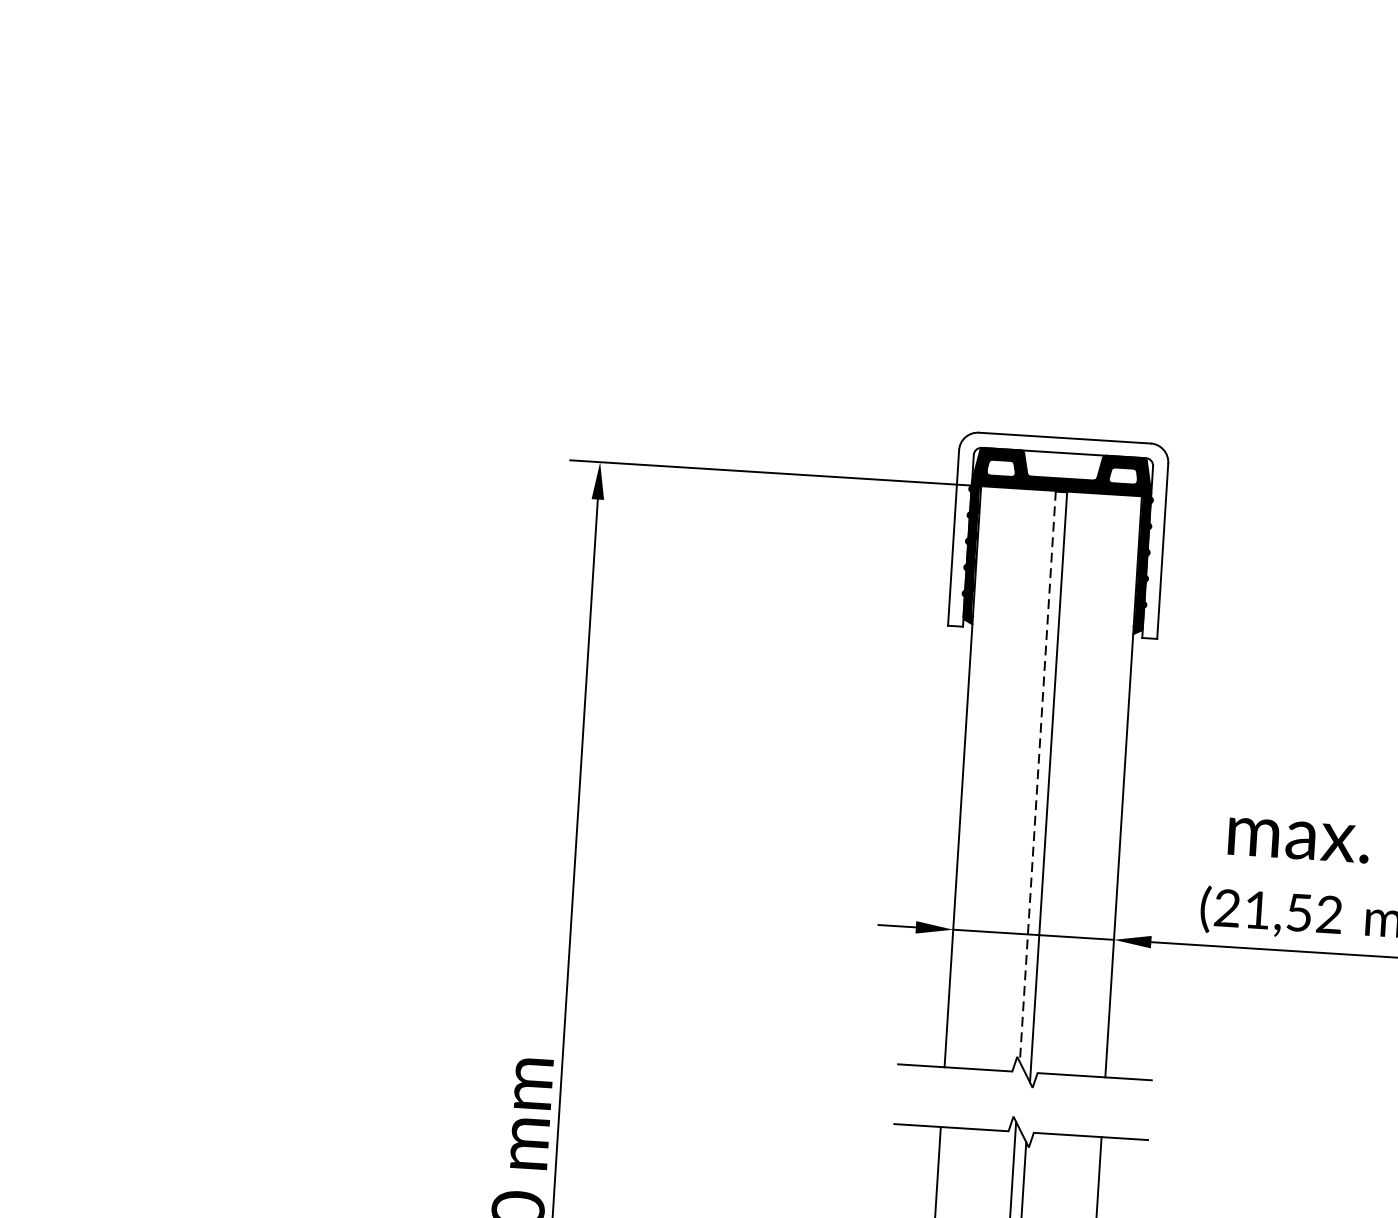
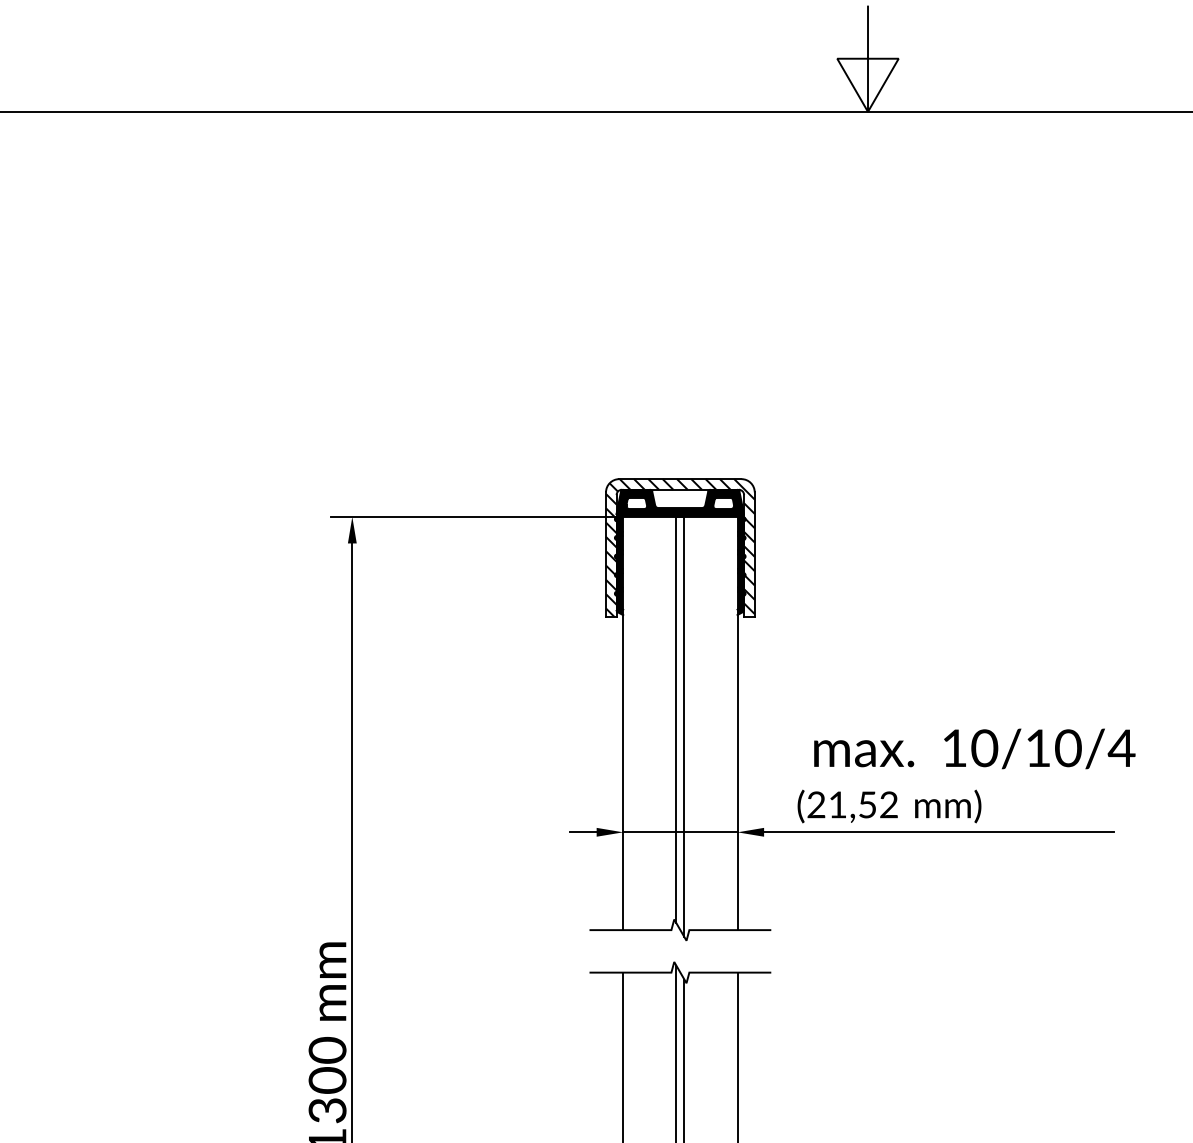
hatch: (1058, 535) -> (680, 548), added
line: (1038, 777) -> (676, 720), dashed -> solid

